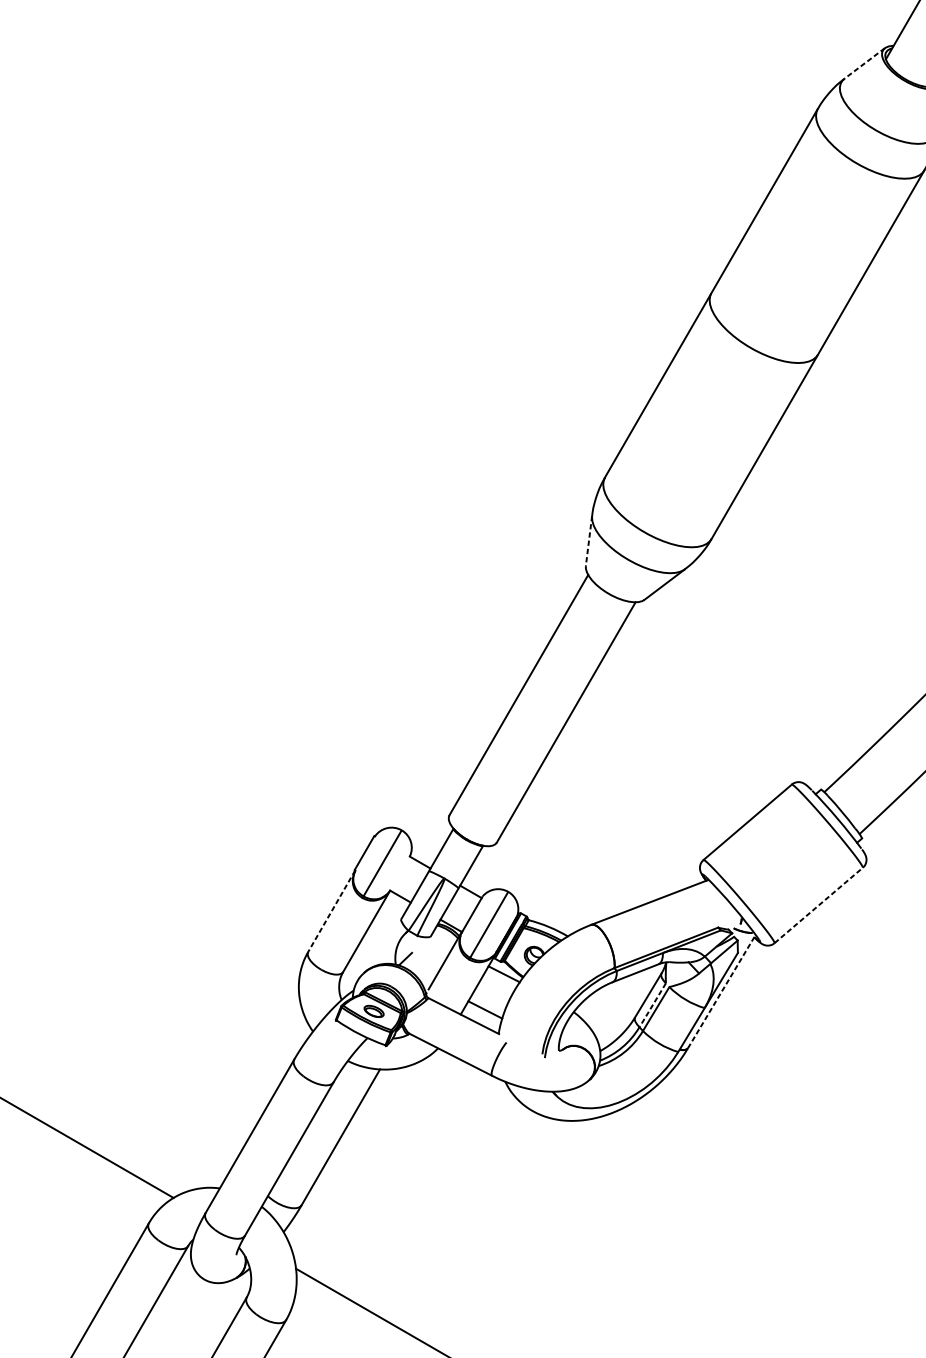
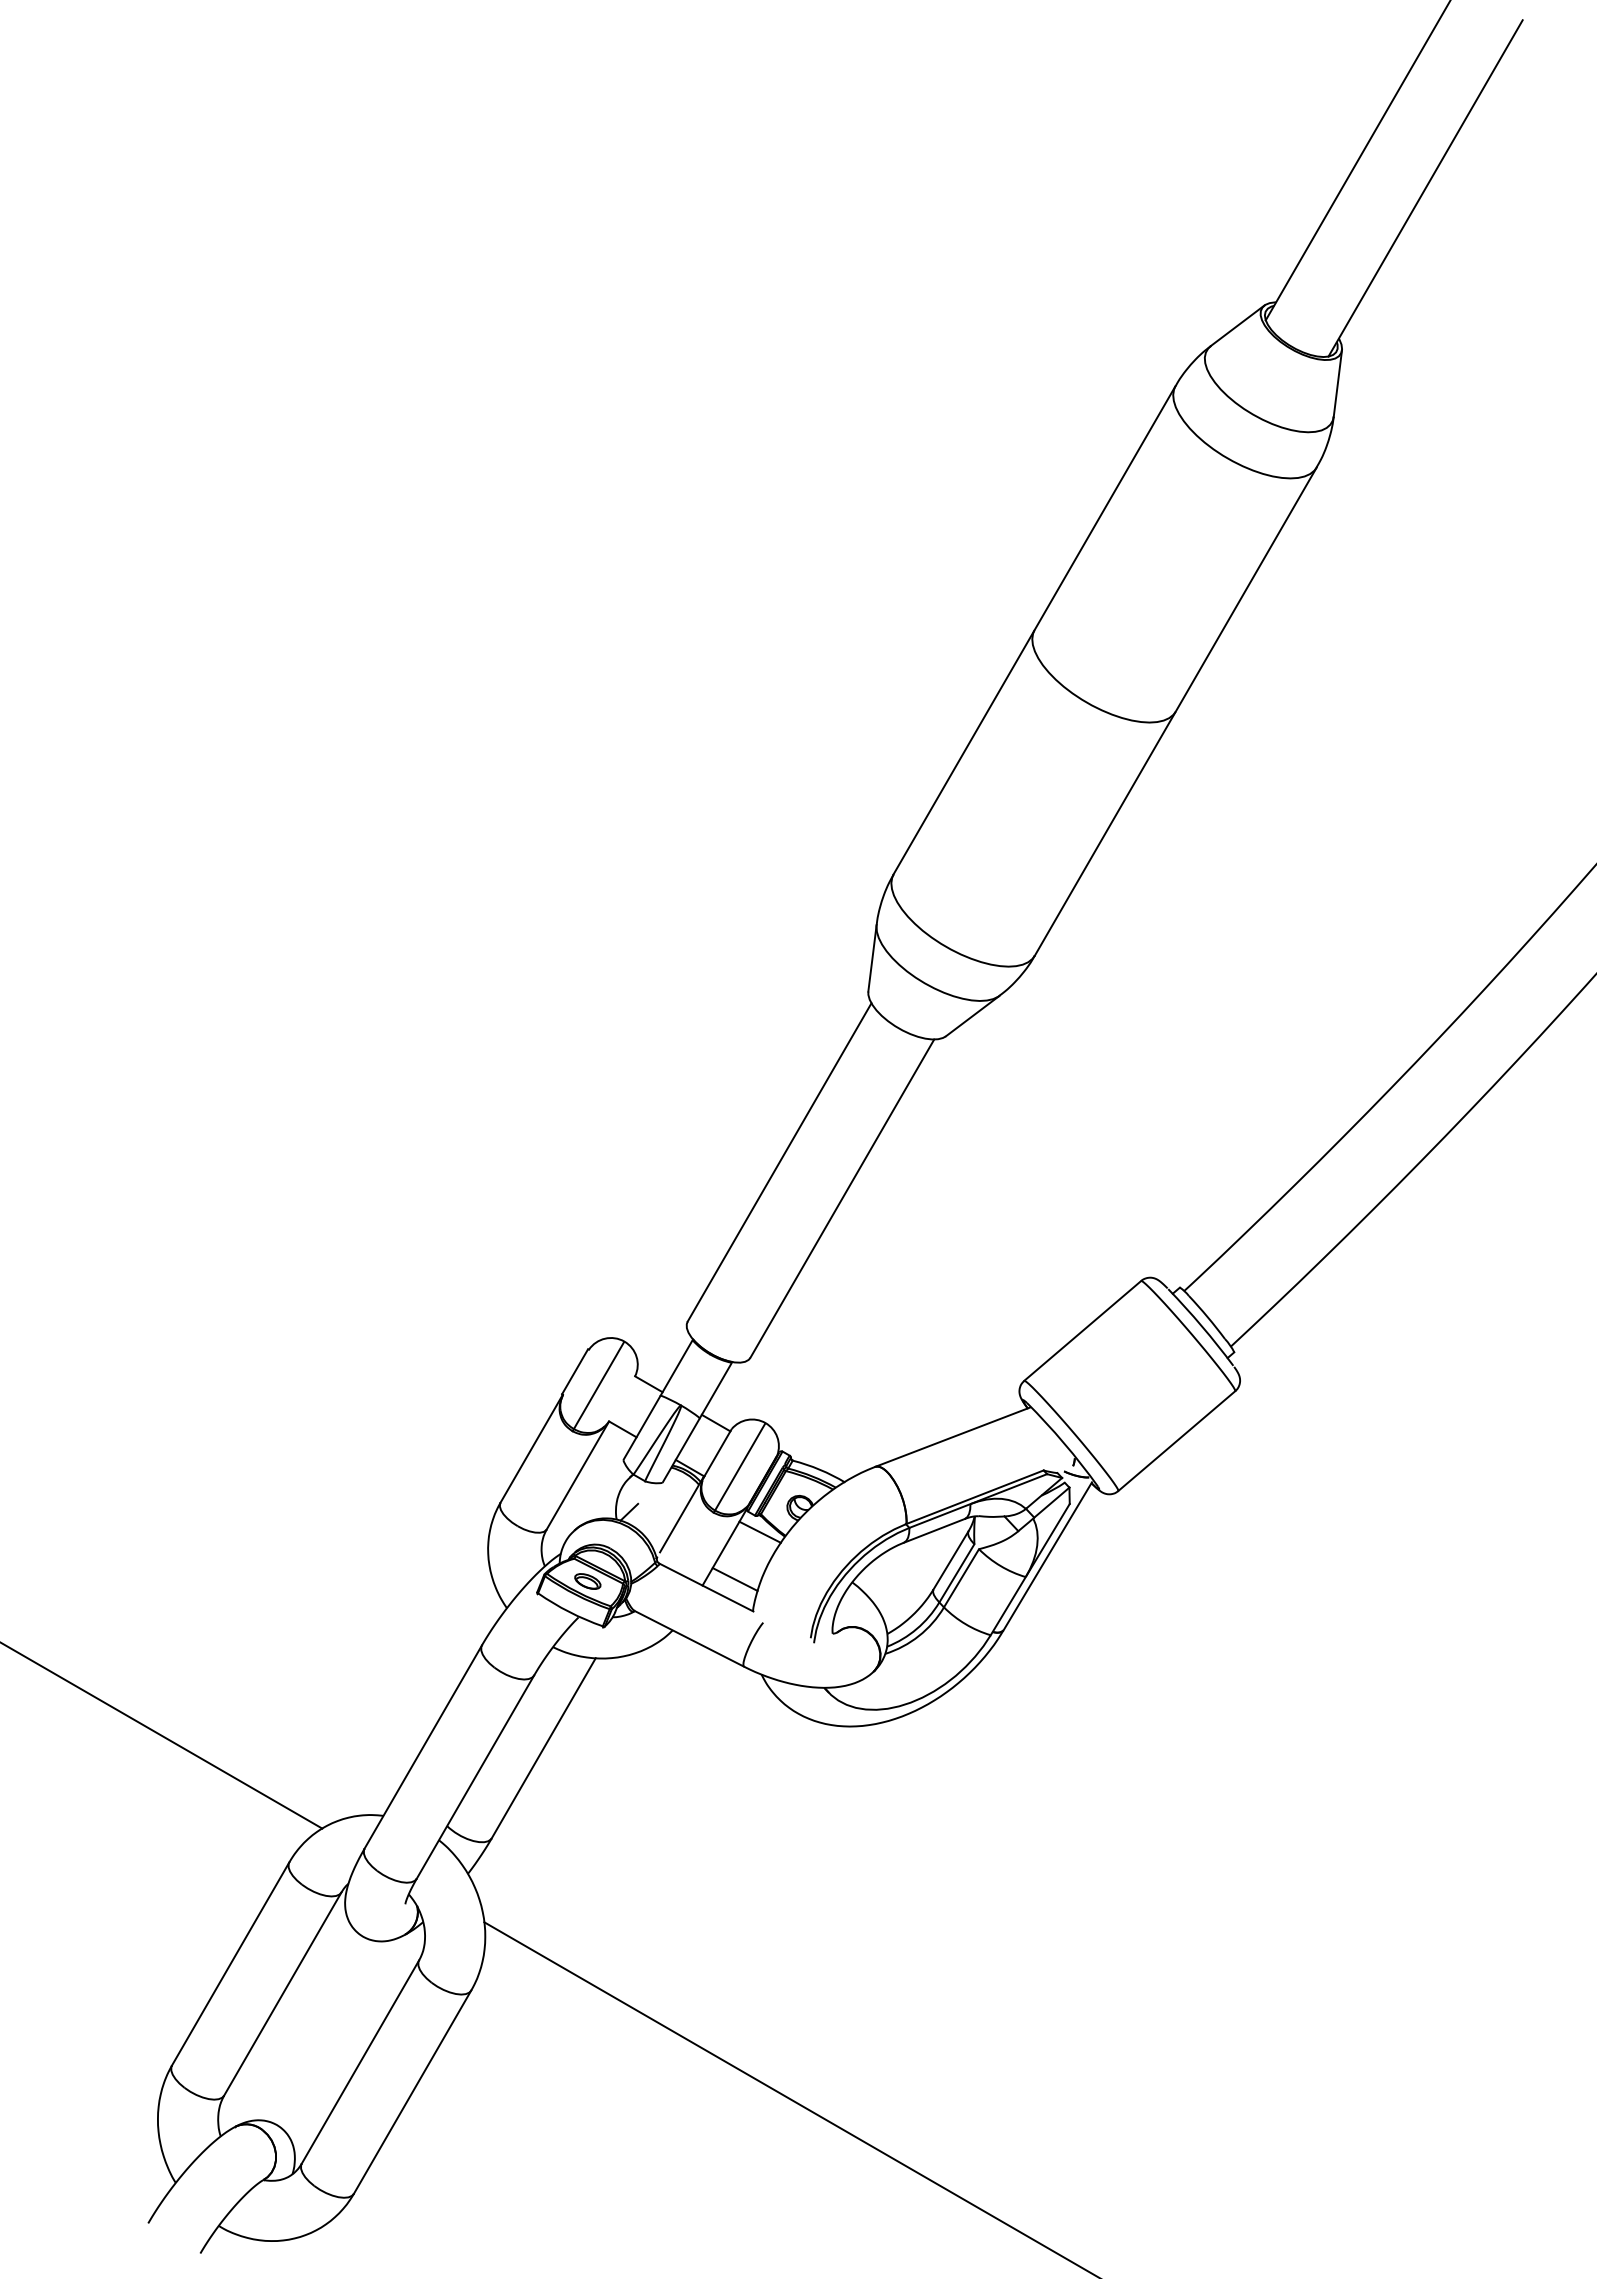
line: (864, 64) -> (1237, 326), dashed -> solid
line: (589, 541) -> (872, 958), dashed -> solid
line: (818, 905) -> (1176, 1441), dashed -> solid
line: (331, 911) -> (531, 1449), dashed -> solid
line: (721, 991) -> (1048, 1555), dashed -> solid
line: (652, 1005) -> (956, 1573), dashed -> solid

